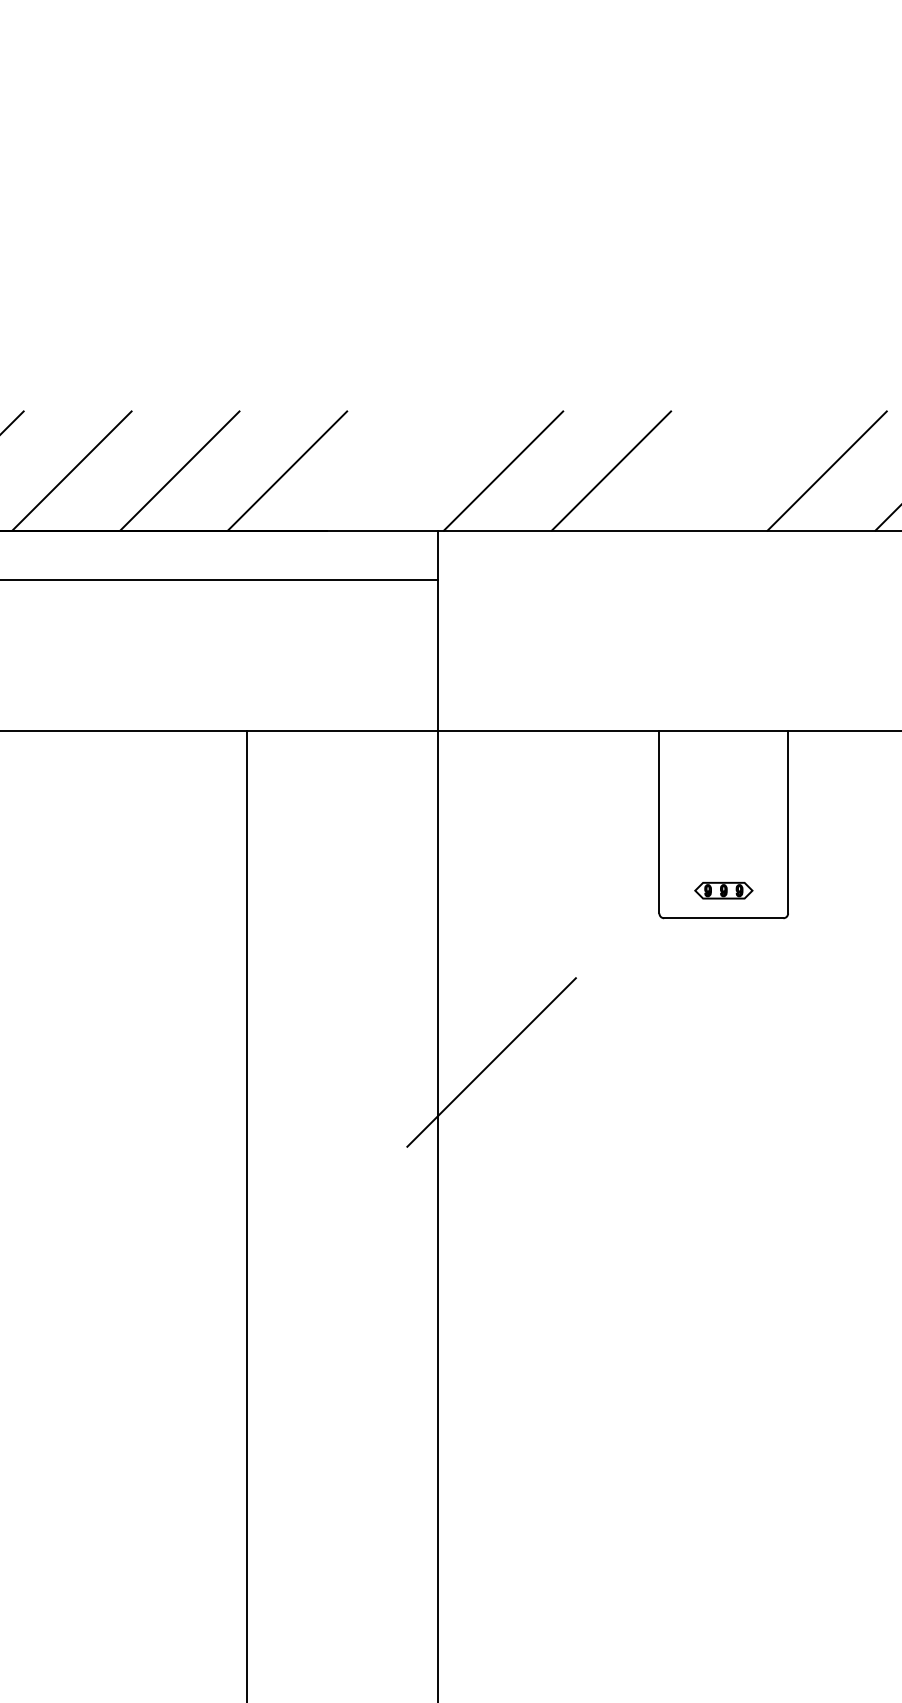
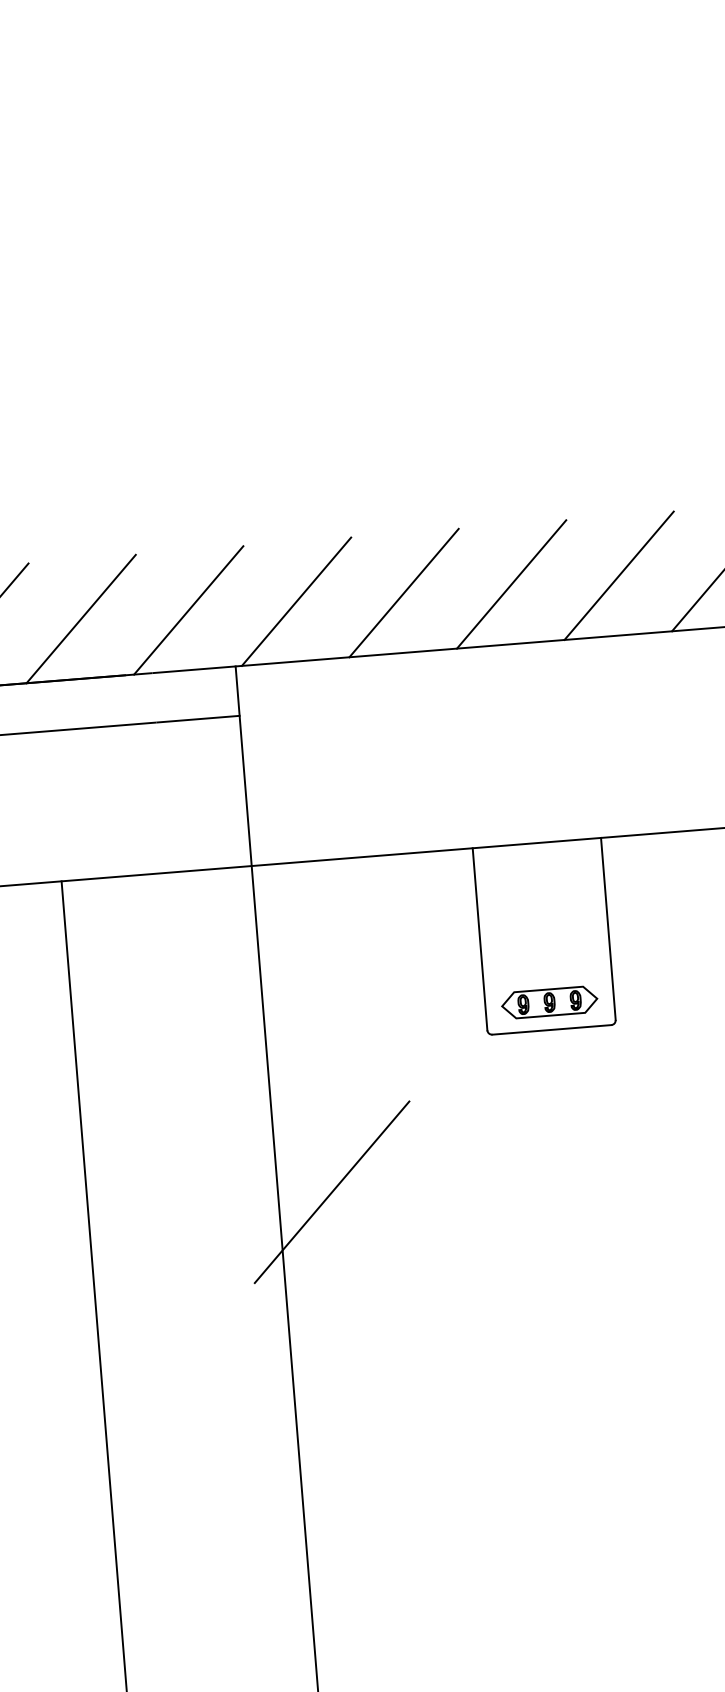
line: (395, 470) -> (188, 609), added
line: (718, 470) -> (510, 583), added
part: (723, 890) -> (549, 1002), size x1.67

